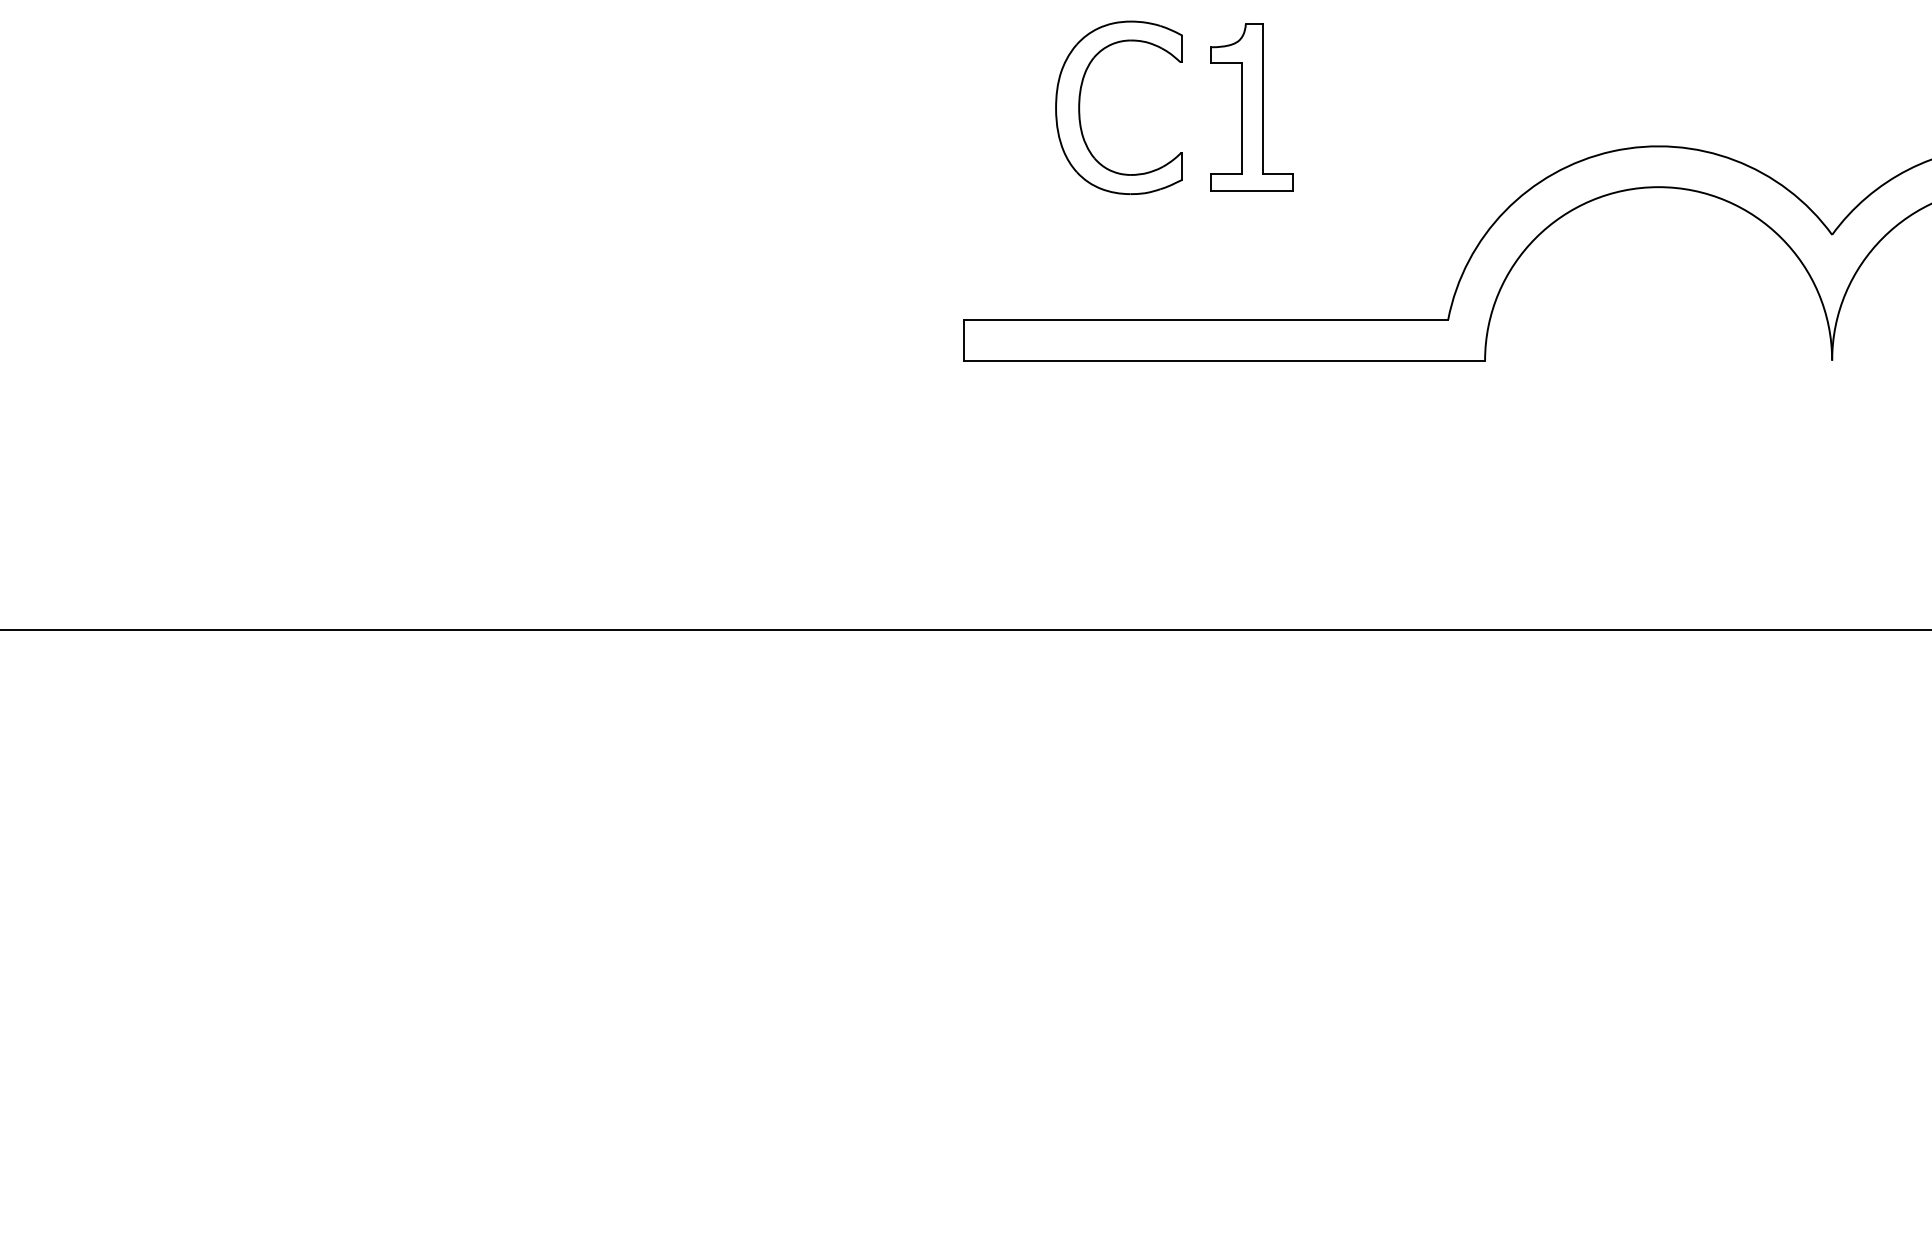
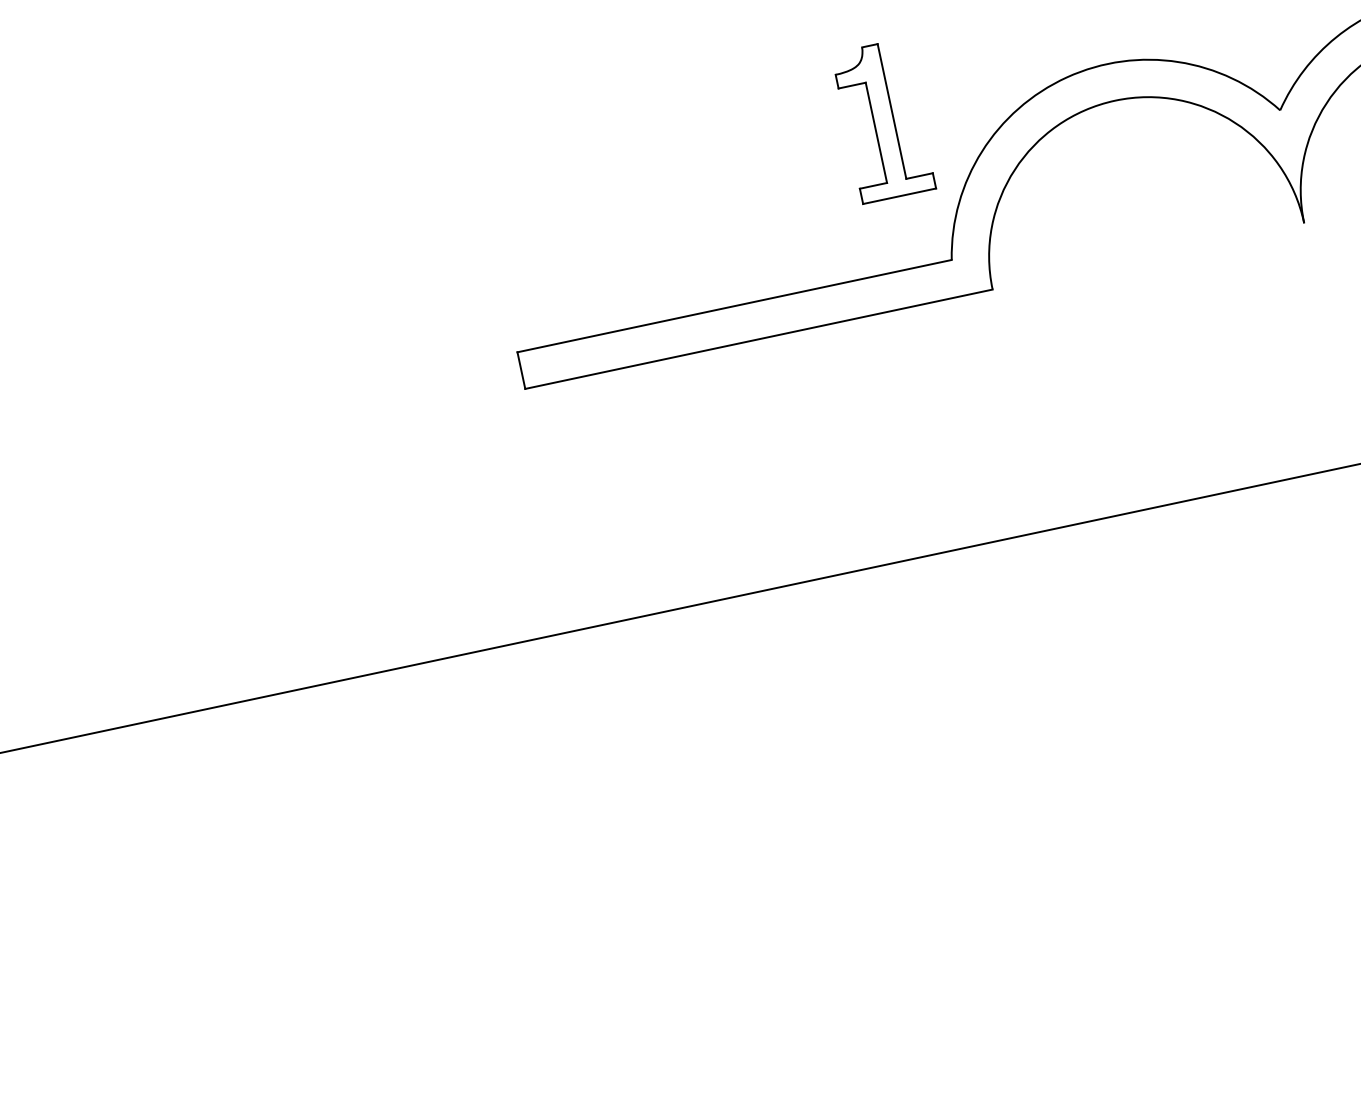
part: (1080, 107) -> (581, 139), removed
part: (1251, 107) -> (883, 121), moved

